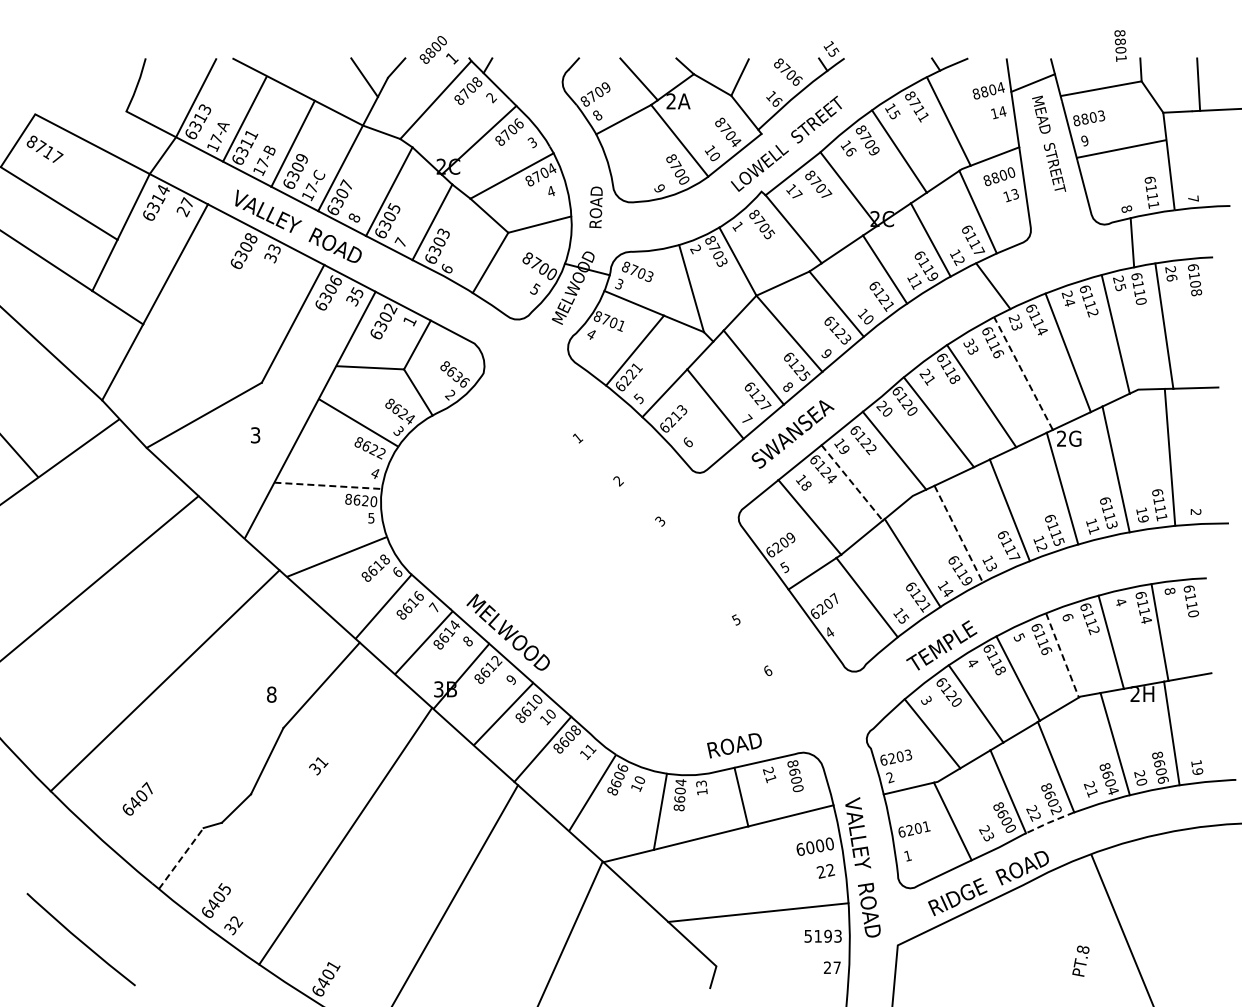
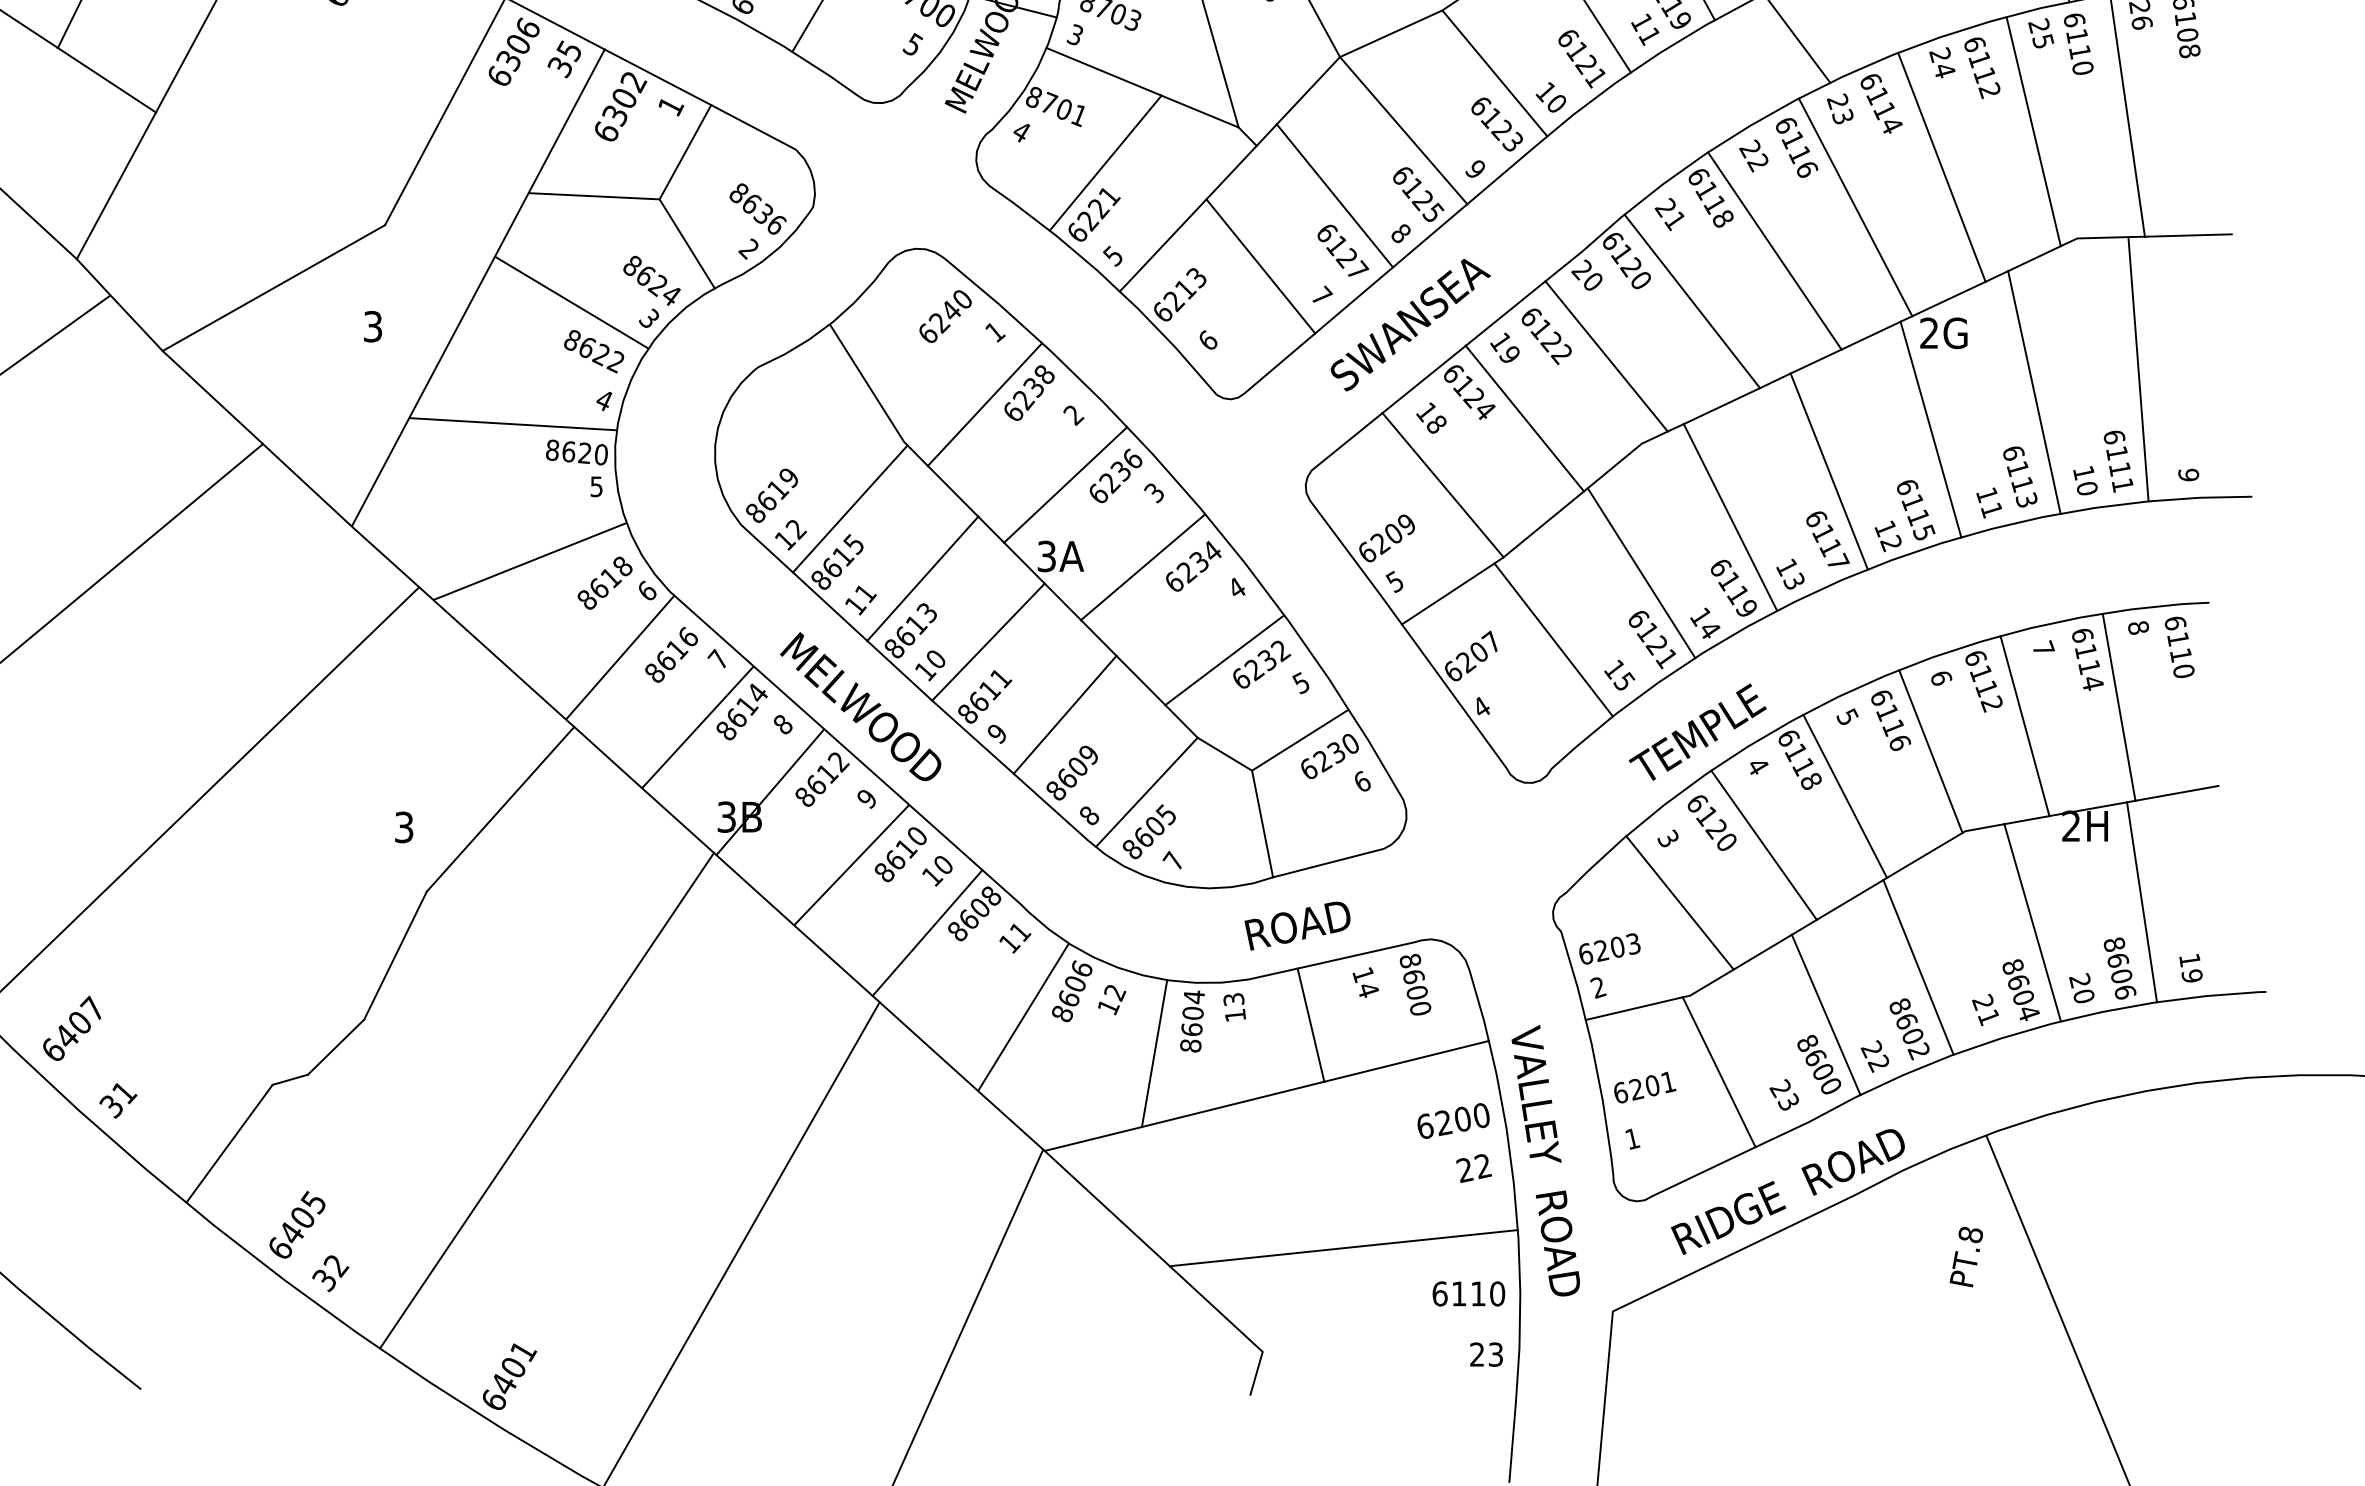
text: (970, 346) -> (1753, 155), 33 -> 22
line: (1023, 373) -> (1855, 207), dashed -> solid
line: (852, 482) -> (1525, 417), dashed -> solid
line: (327, 485) -> (511, 423), dashed -> solid
text: (1195, 512) -> (2187, 475), 2 -> 9
text: (1142, 518) -> (2085, 487), 19 -> 10
line: (958, 534) -> (1730, 518), dashed -> solid
part: (611, 560) -> (1060, 568), added
text: (1120, 601) -> (2042, 647), 4 -> 7
line: (1062, 655) -> (1930, 751), dashed -> solid
text: (271, 694) -> (403, 827), 8 -> 3
text: (318, 766) -> (117, 1101), moved
text: (769, 774) -> (1365, 981), 21 -> 14
text: (639, 780) -> (1114, 993), 10 -> 12
text: (137, 798) -> (71, 1027), moved
line: (1049, 822) -> (1905, 1074), dashed -> solid
text: (809, 847) -> (1442, 1122), 6000 -> 6200
line: (180, 859) -> (228, 1145), dashed -> solid
text: (822, 935) -> (1467, 1292), 5193 -> 6110
text: (1080, 960) -> (1965, 1255), moved
text: (836, 967) -> (1494, 1354), 27 -> 23

